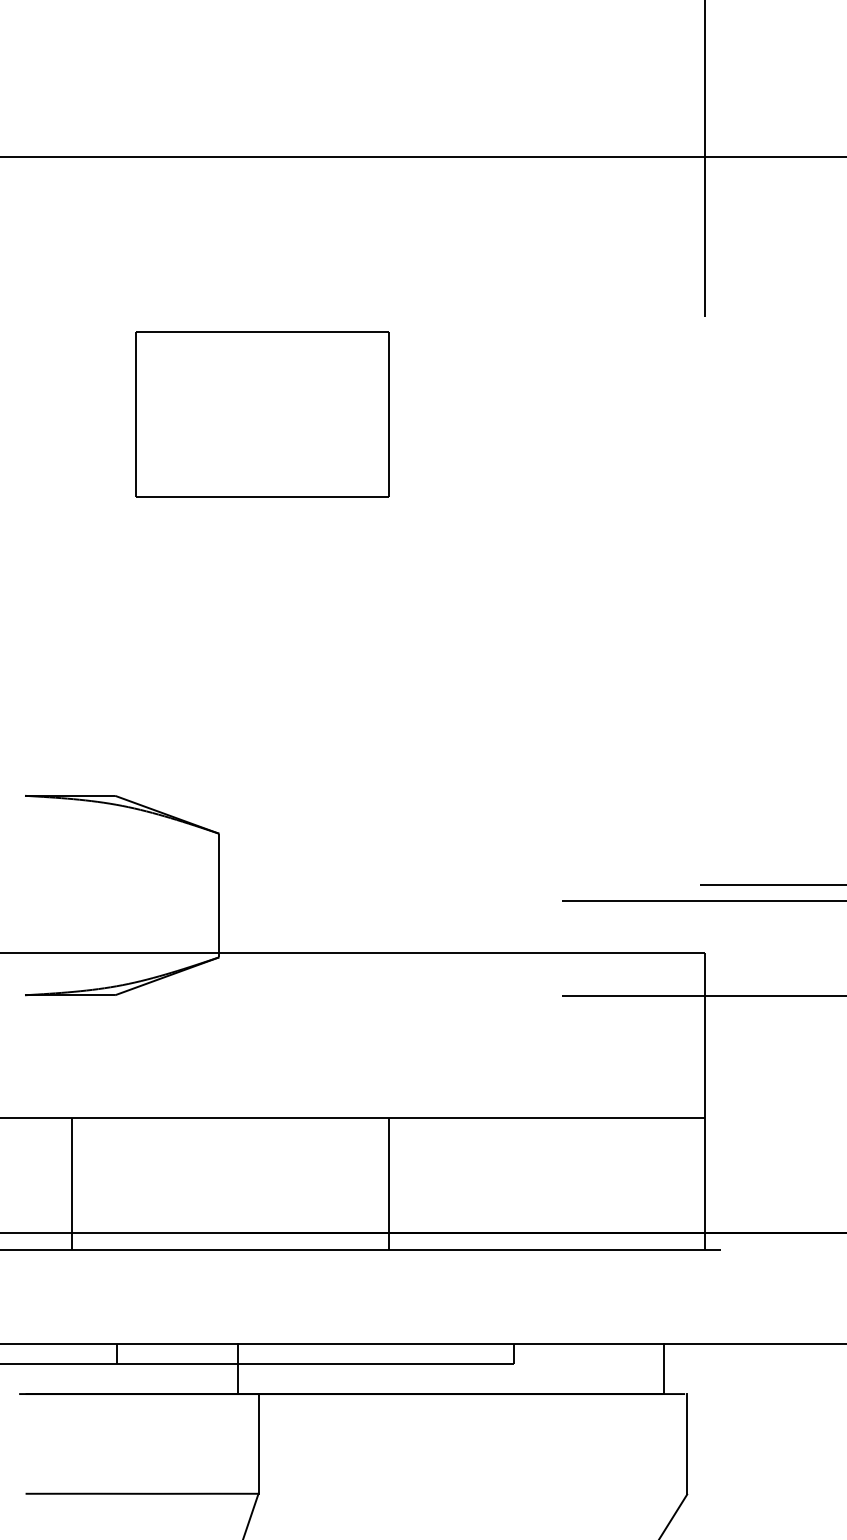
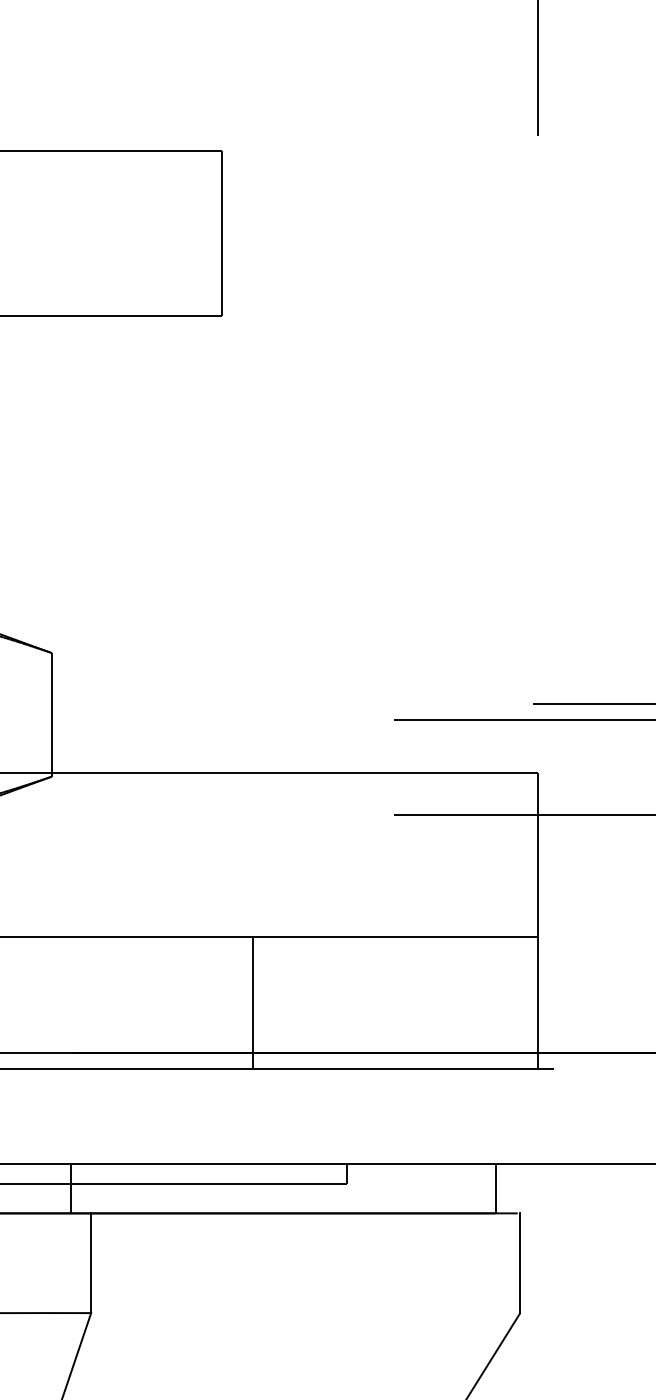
line: (388, 1183) -> (253, 1002), moved

